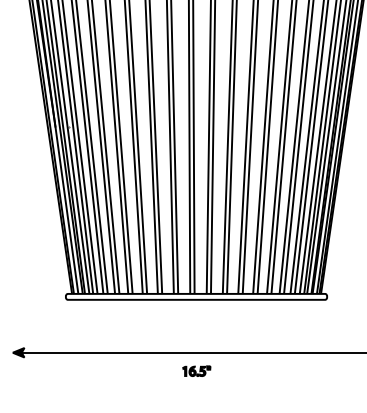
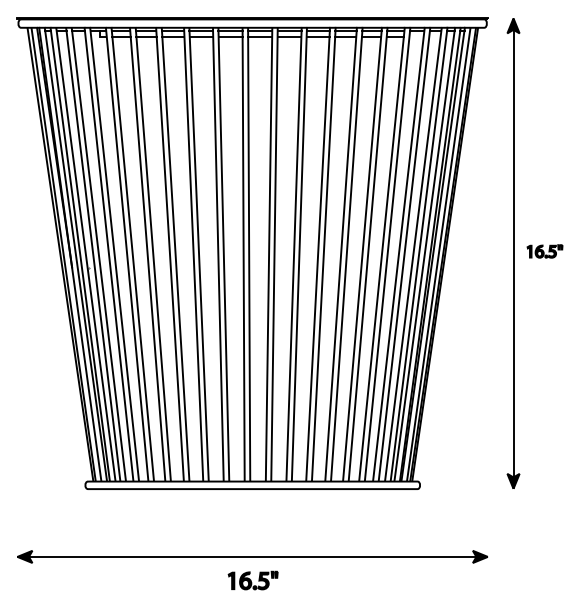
part: (196, 371) -> (252, 580), size x1.4

